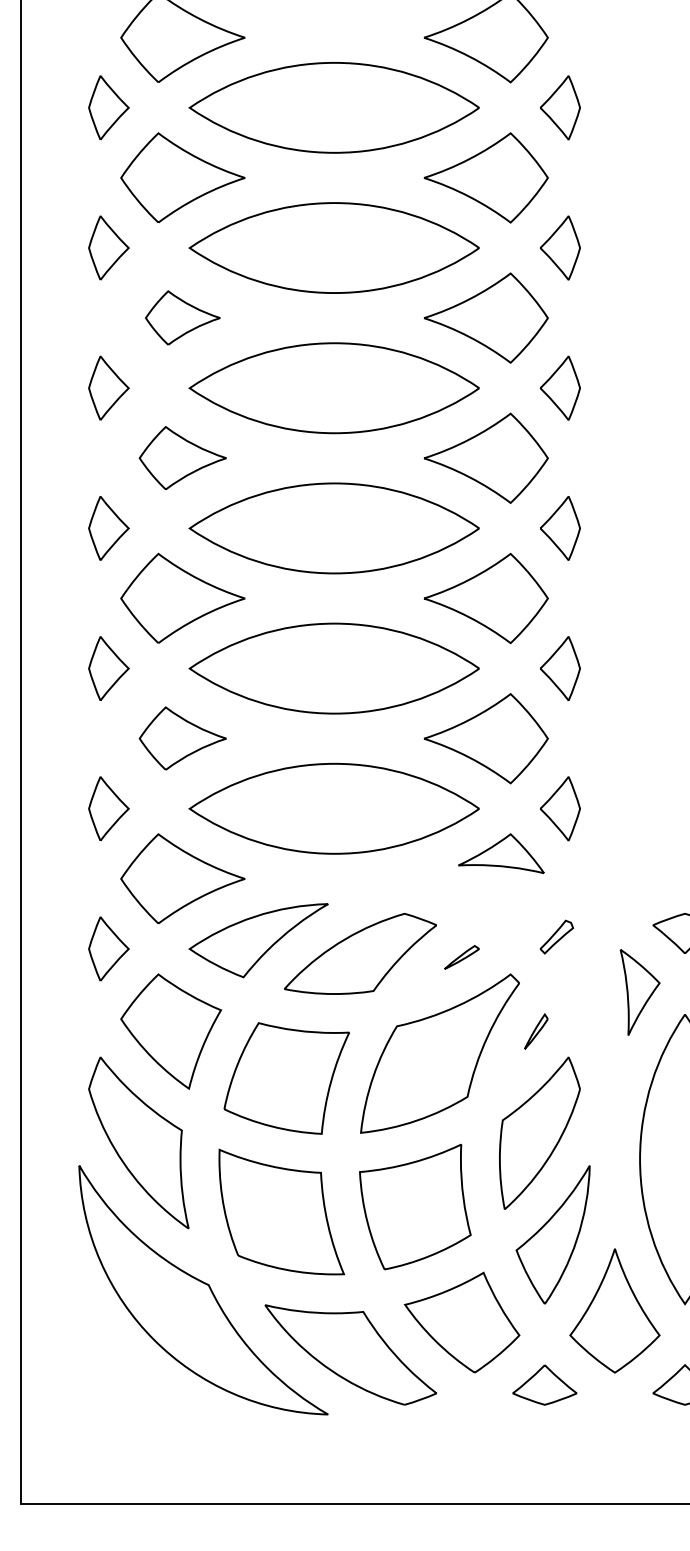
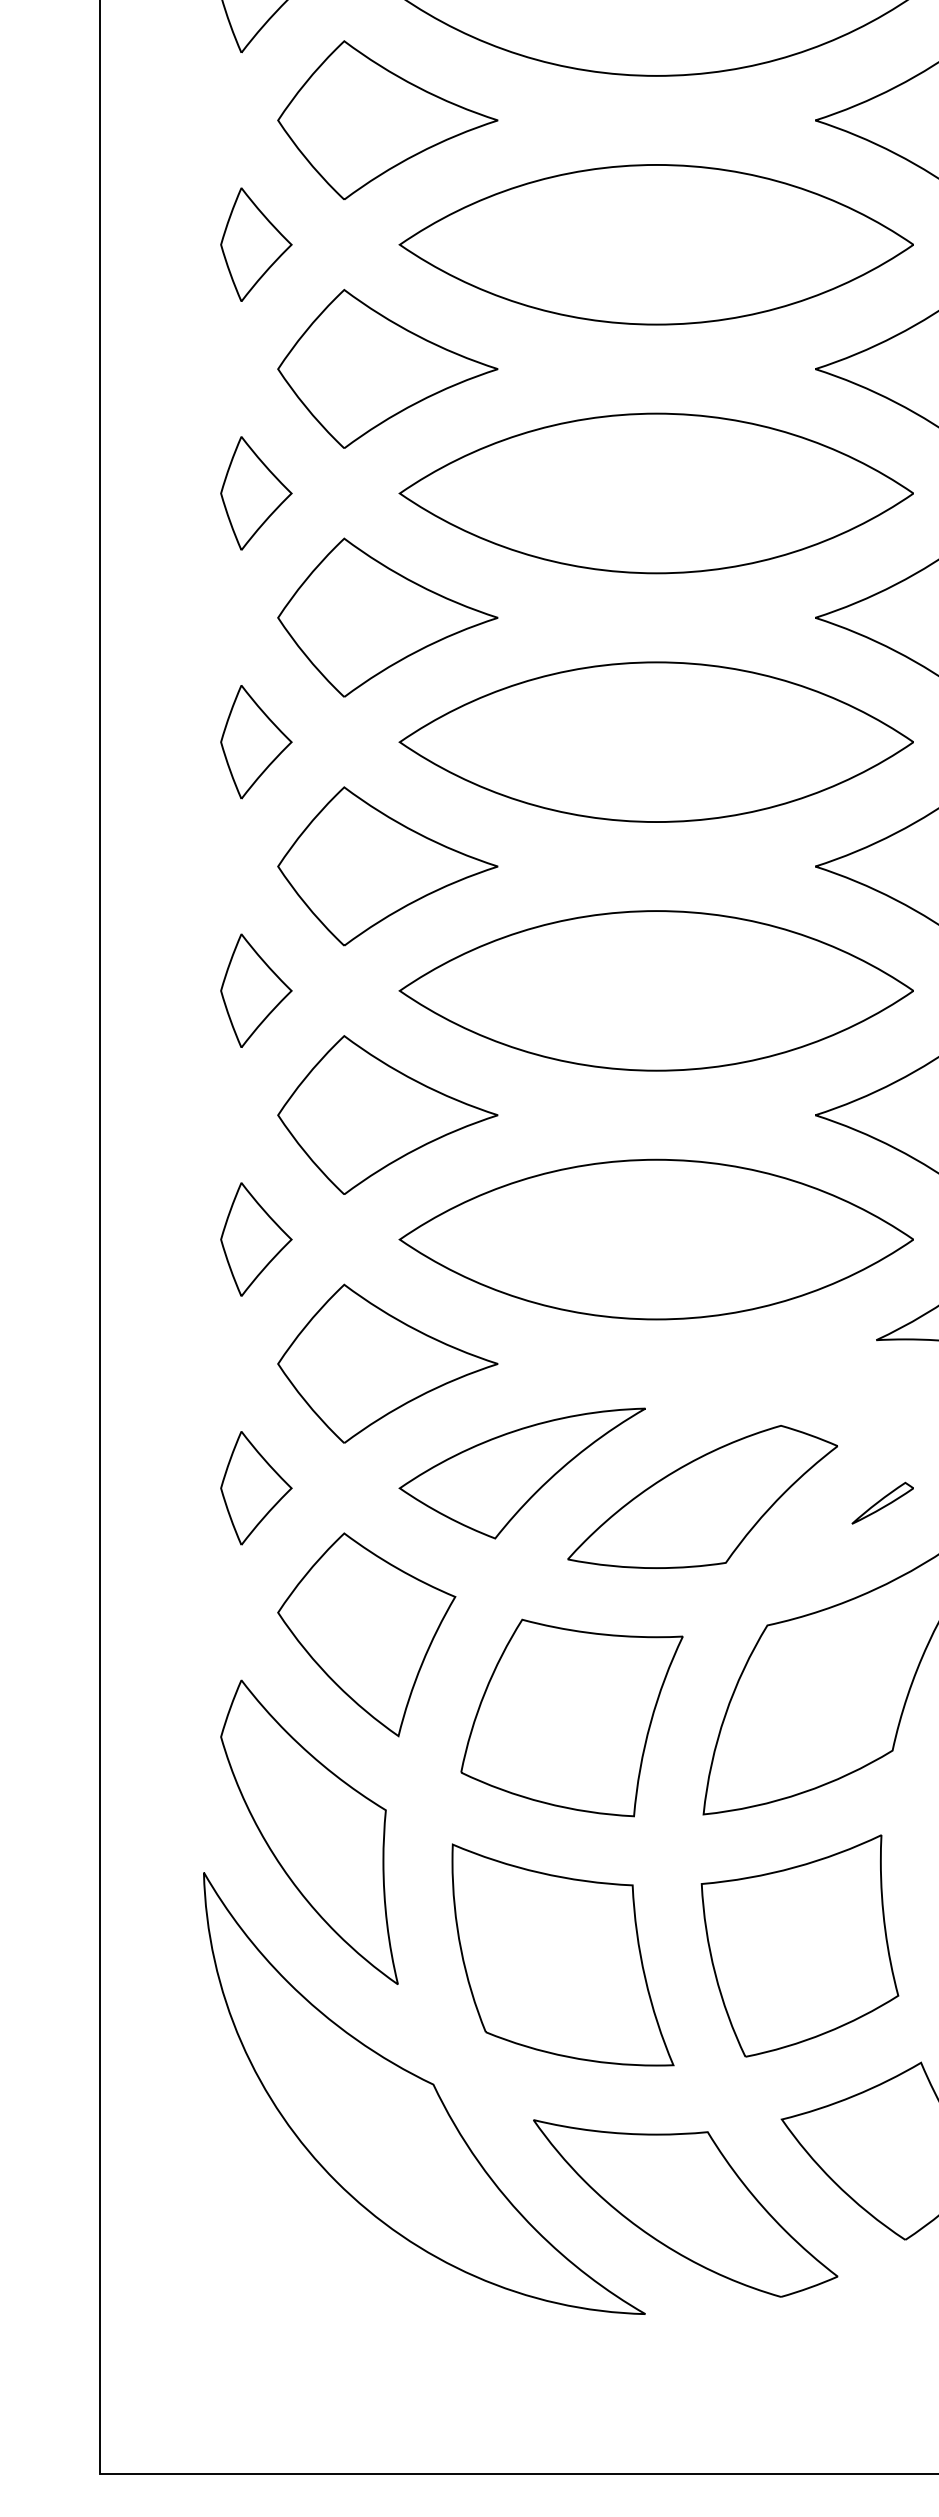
part: (182, 317) -> (386, 367), size x1.67
part: (182, 457) -> (386, 616), size x1.43
part: (182, 738) -> (386, 1114), size x1.43

